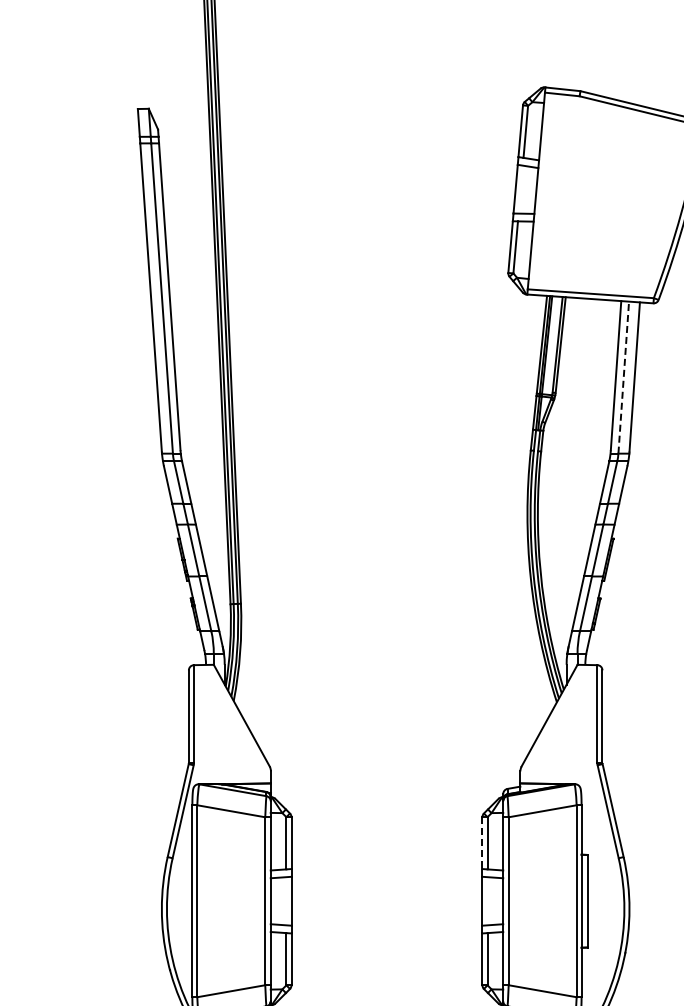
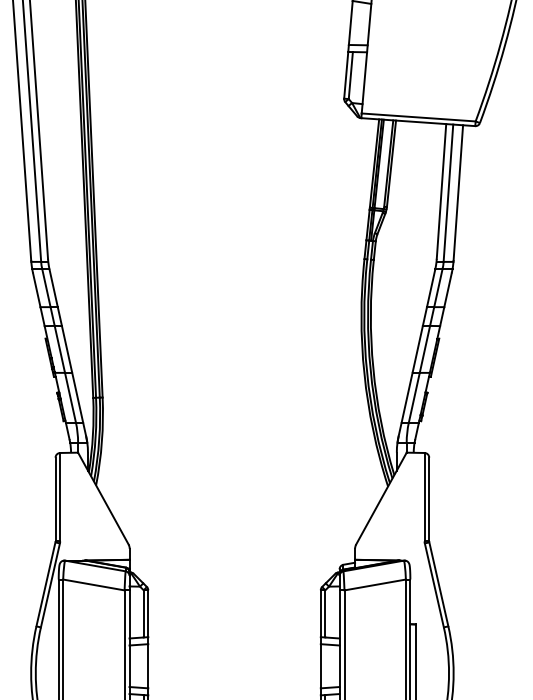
line: (623, 377) -> (448, 193), dashed -> solid
line: (482, 843) -> (320, 614), dashed -> solid

